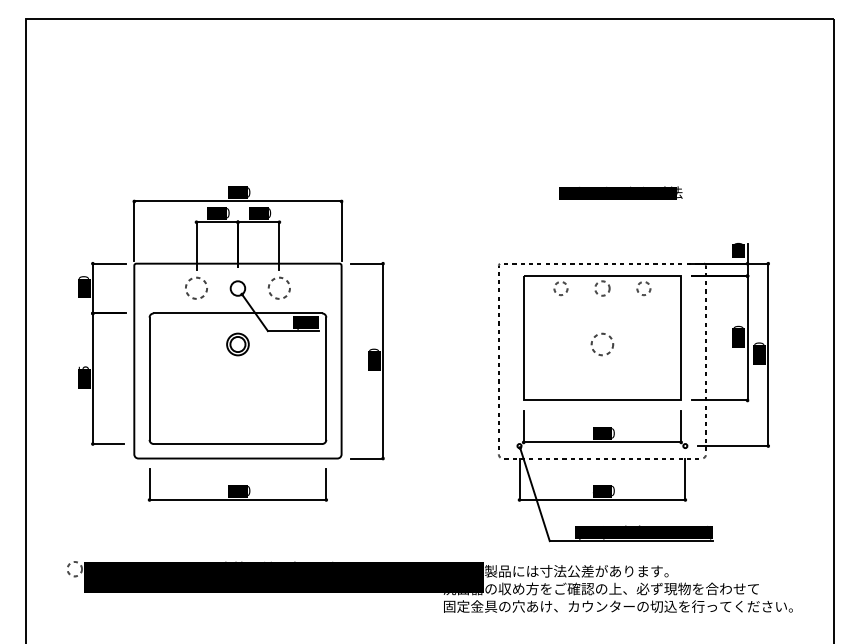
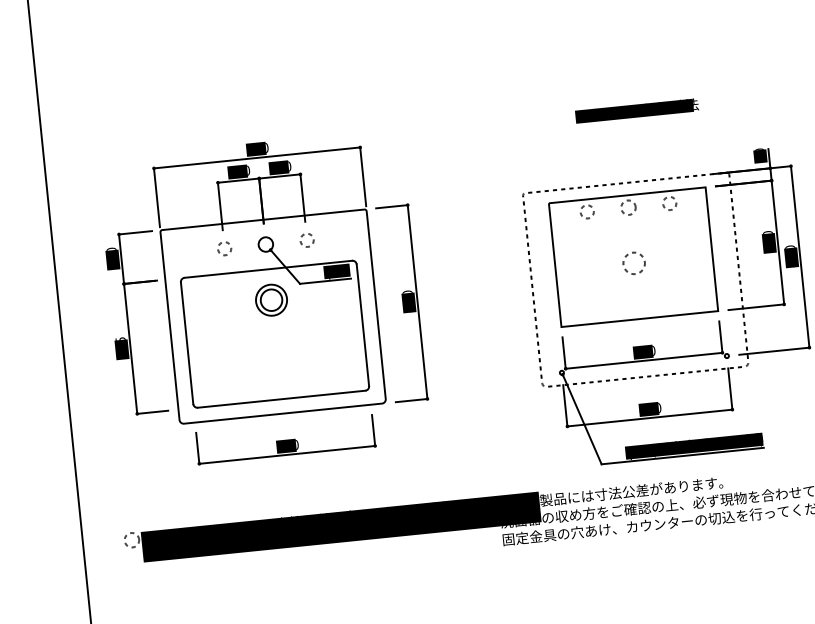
circle: (196, 288) -> (224, 248), size x0.62
circle: (279, 288) -> (307, 240), size x0.62
part: (237, 344) -> (271, 300), size x1.43

